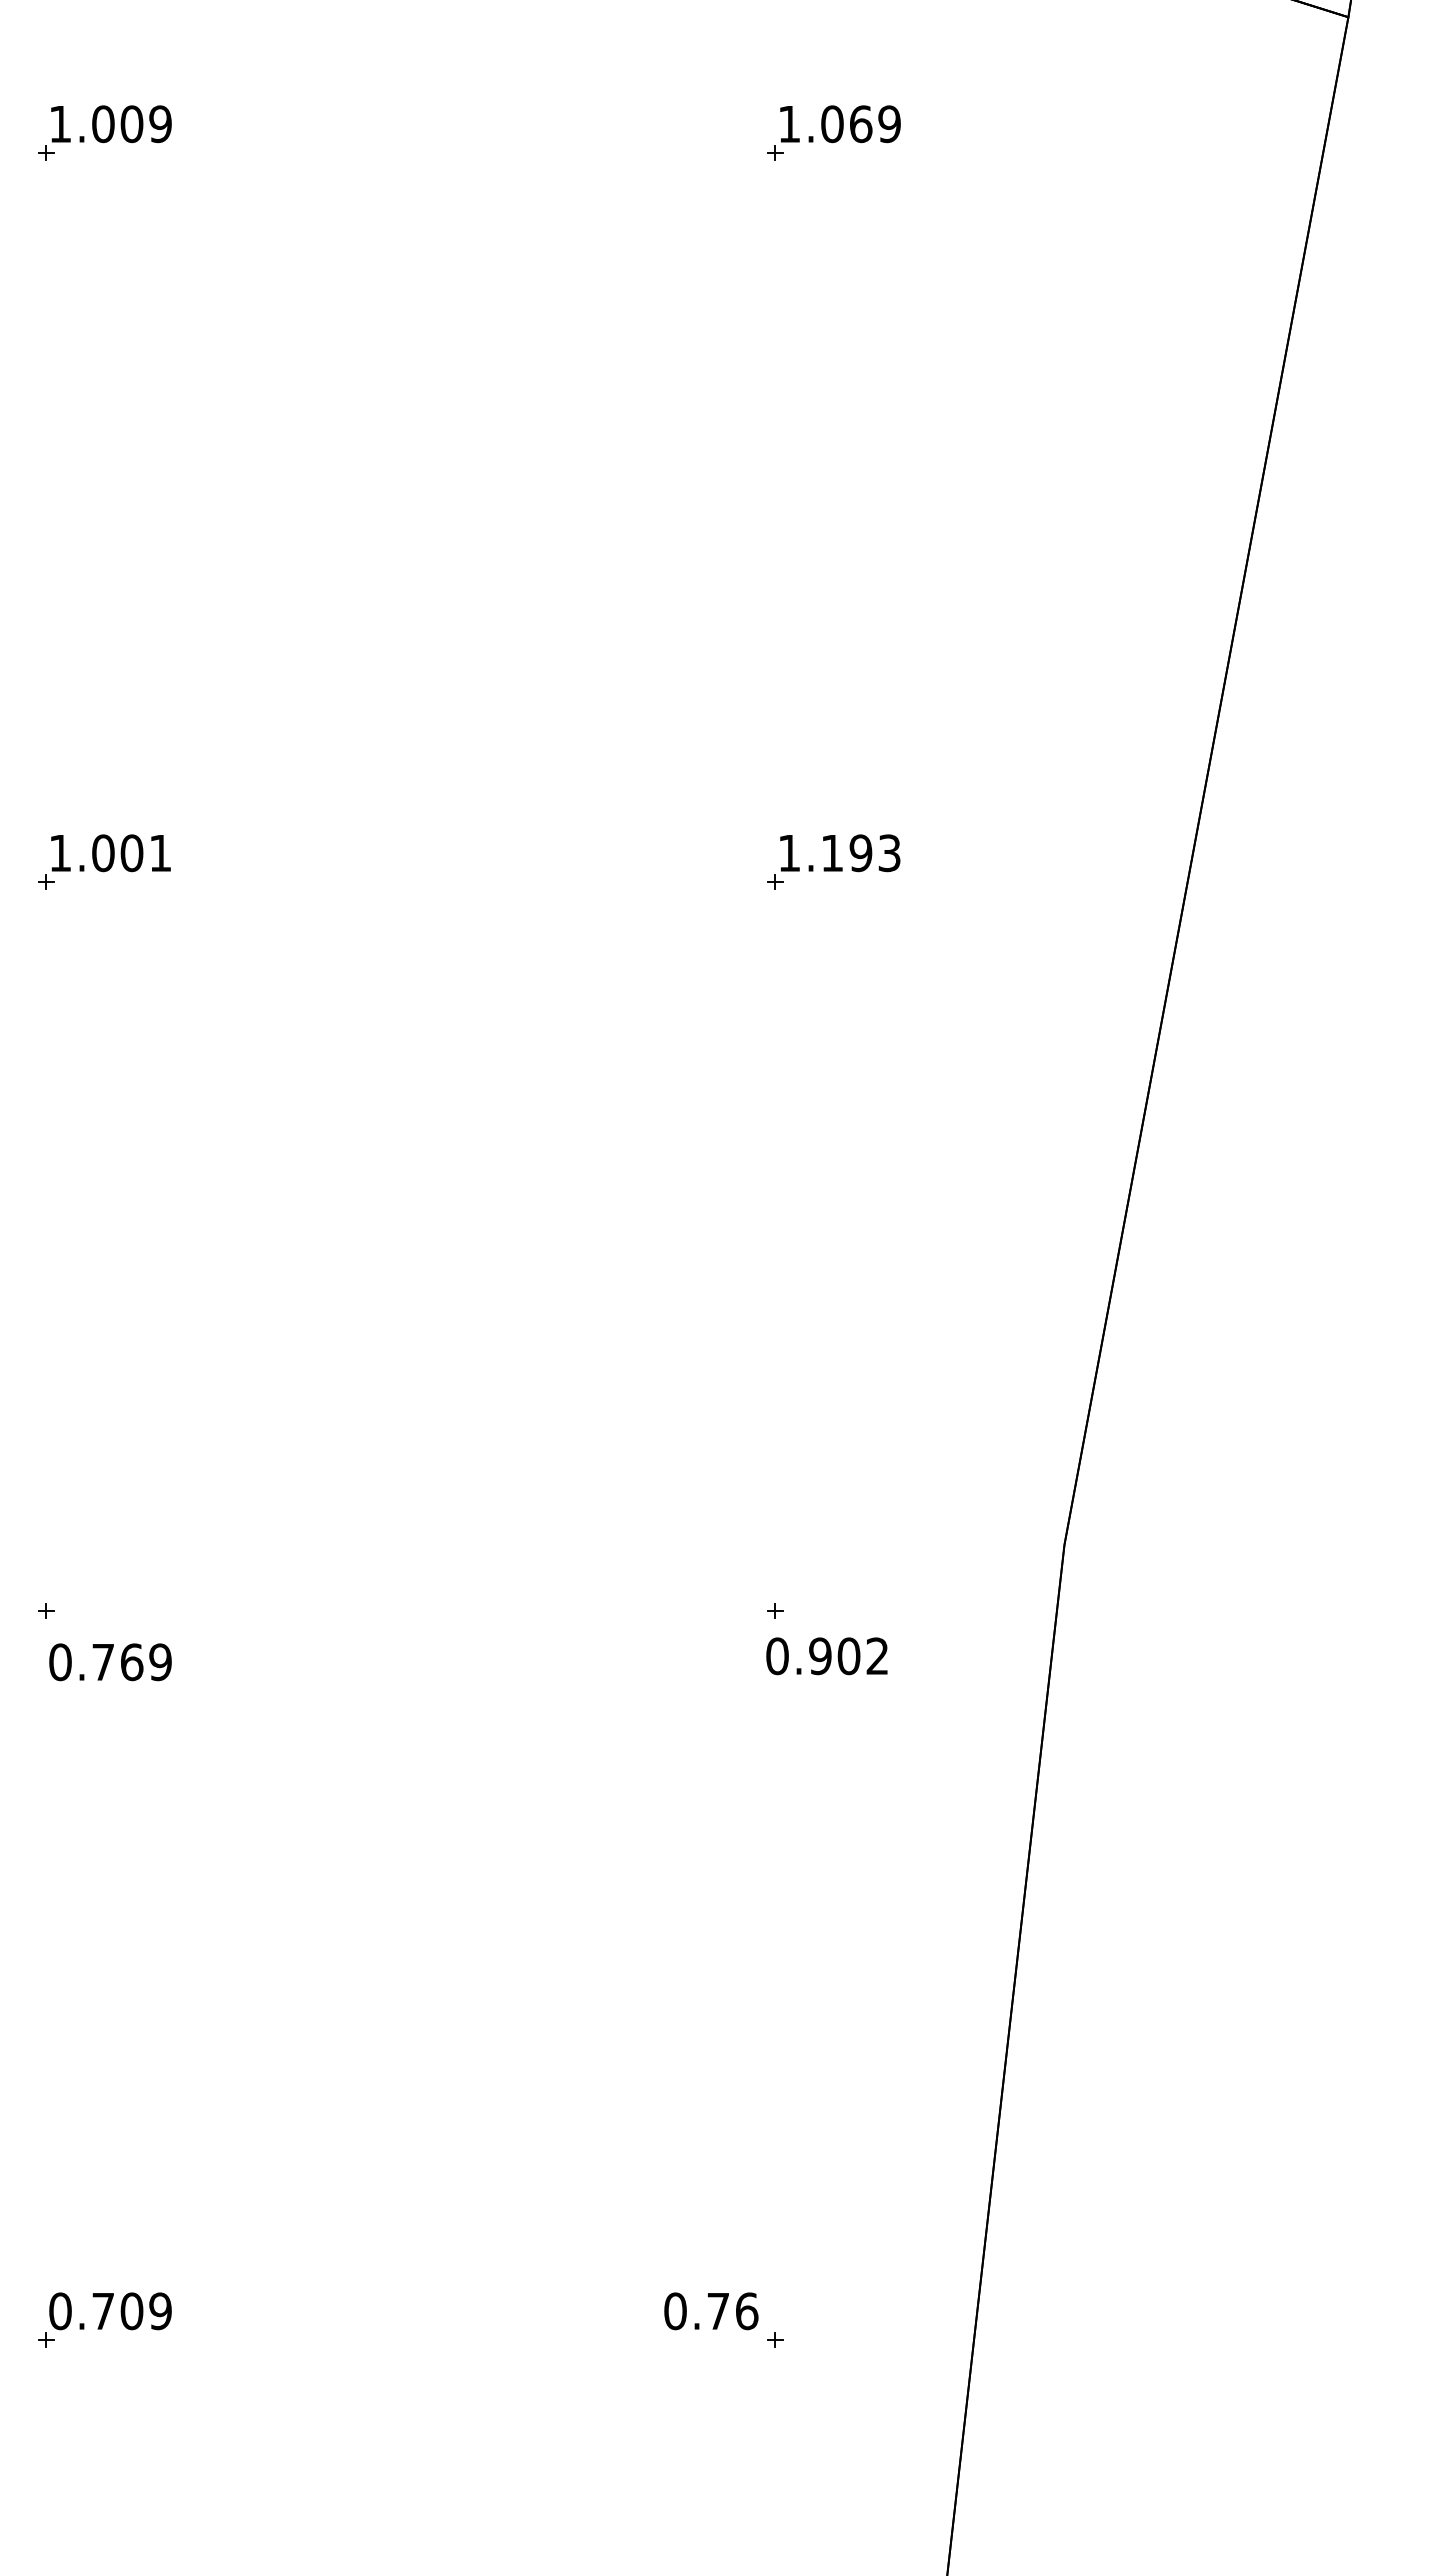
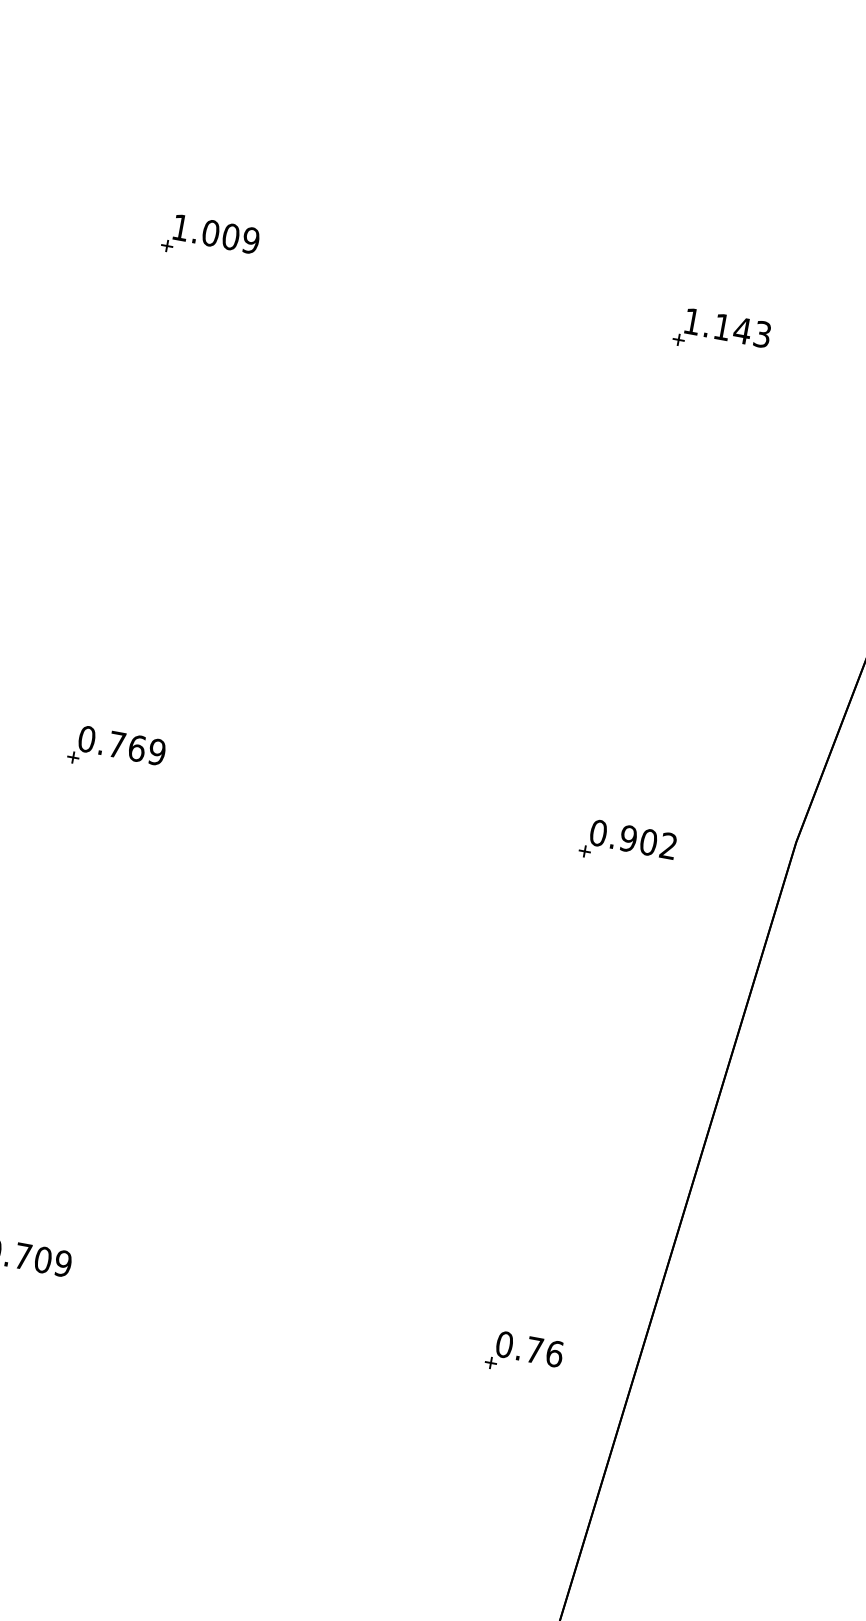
text: (160, 853) -> (250, 240), 1.001 -> 1.009
text: (860, 853) -> (742, 330), 1.193 -> 1.143
text: (826, 1656) -> (632, 839), moved
text: (110, 1662) -> (122, 745), moved
text: (711, 2311) -> (529, 1349), moved

